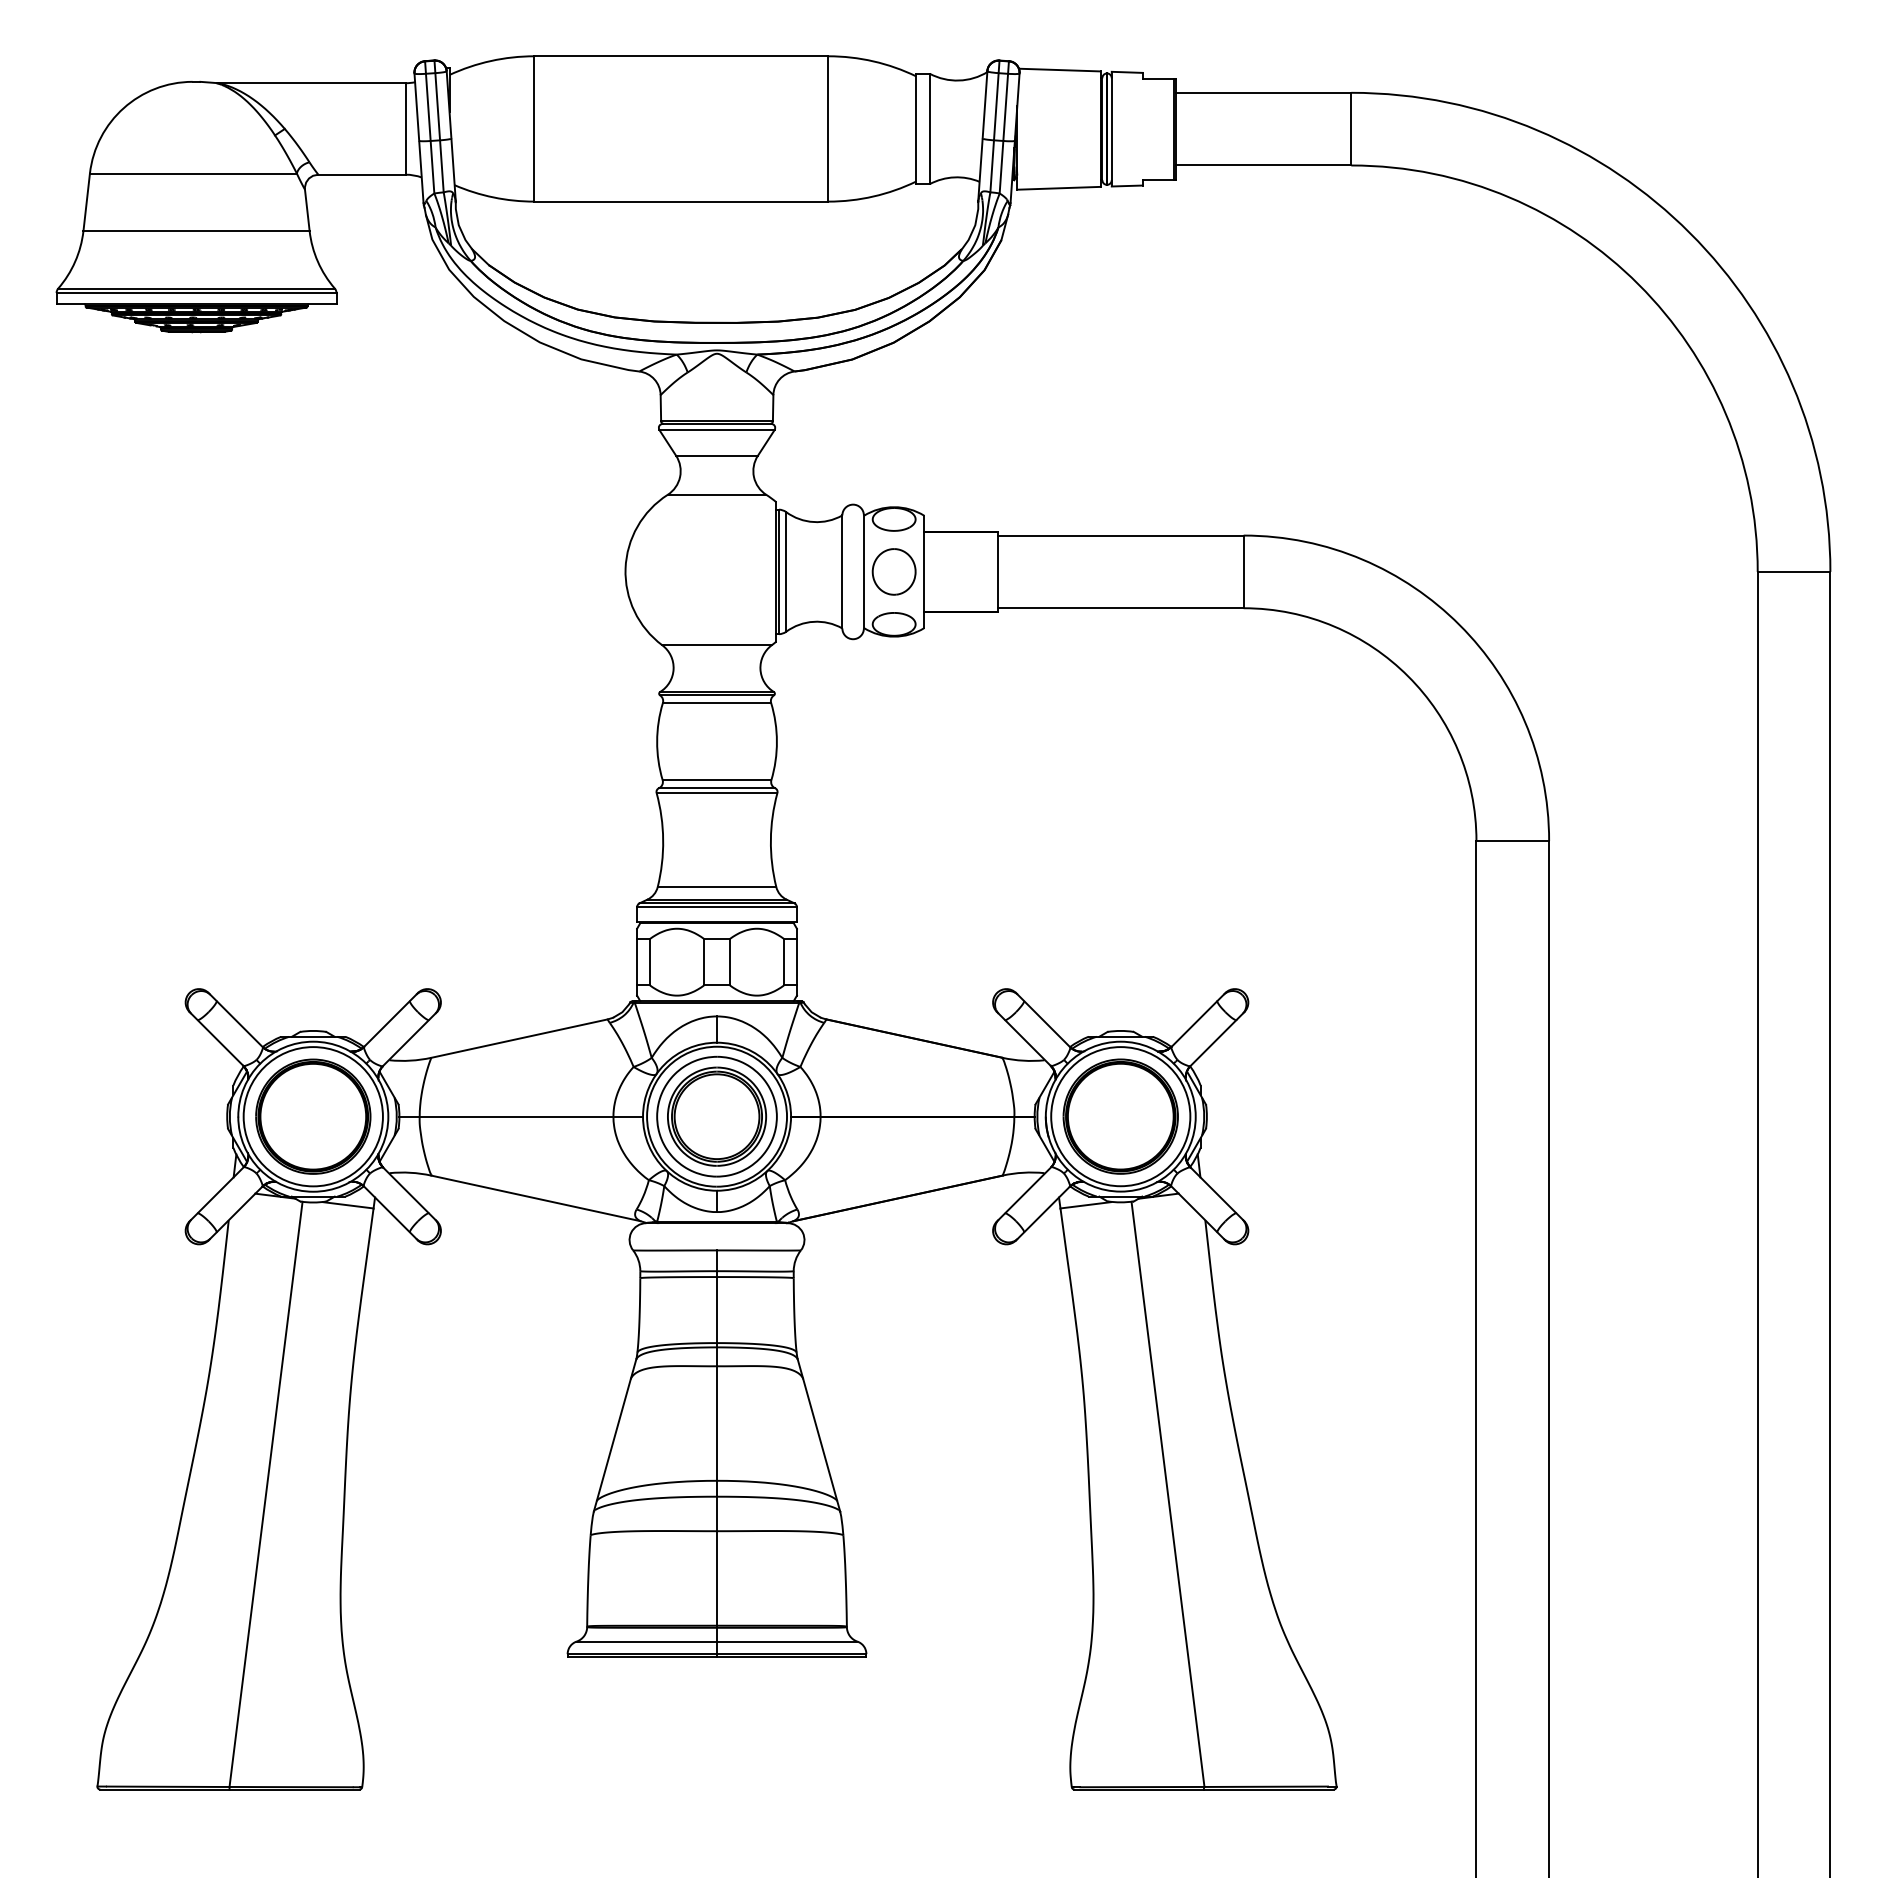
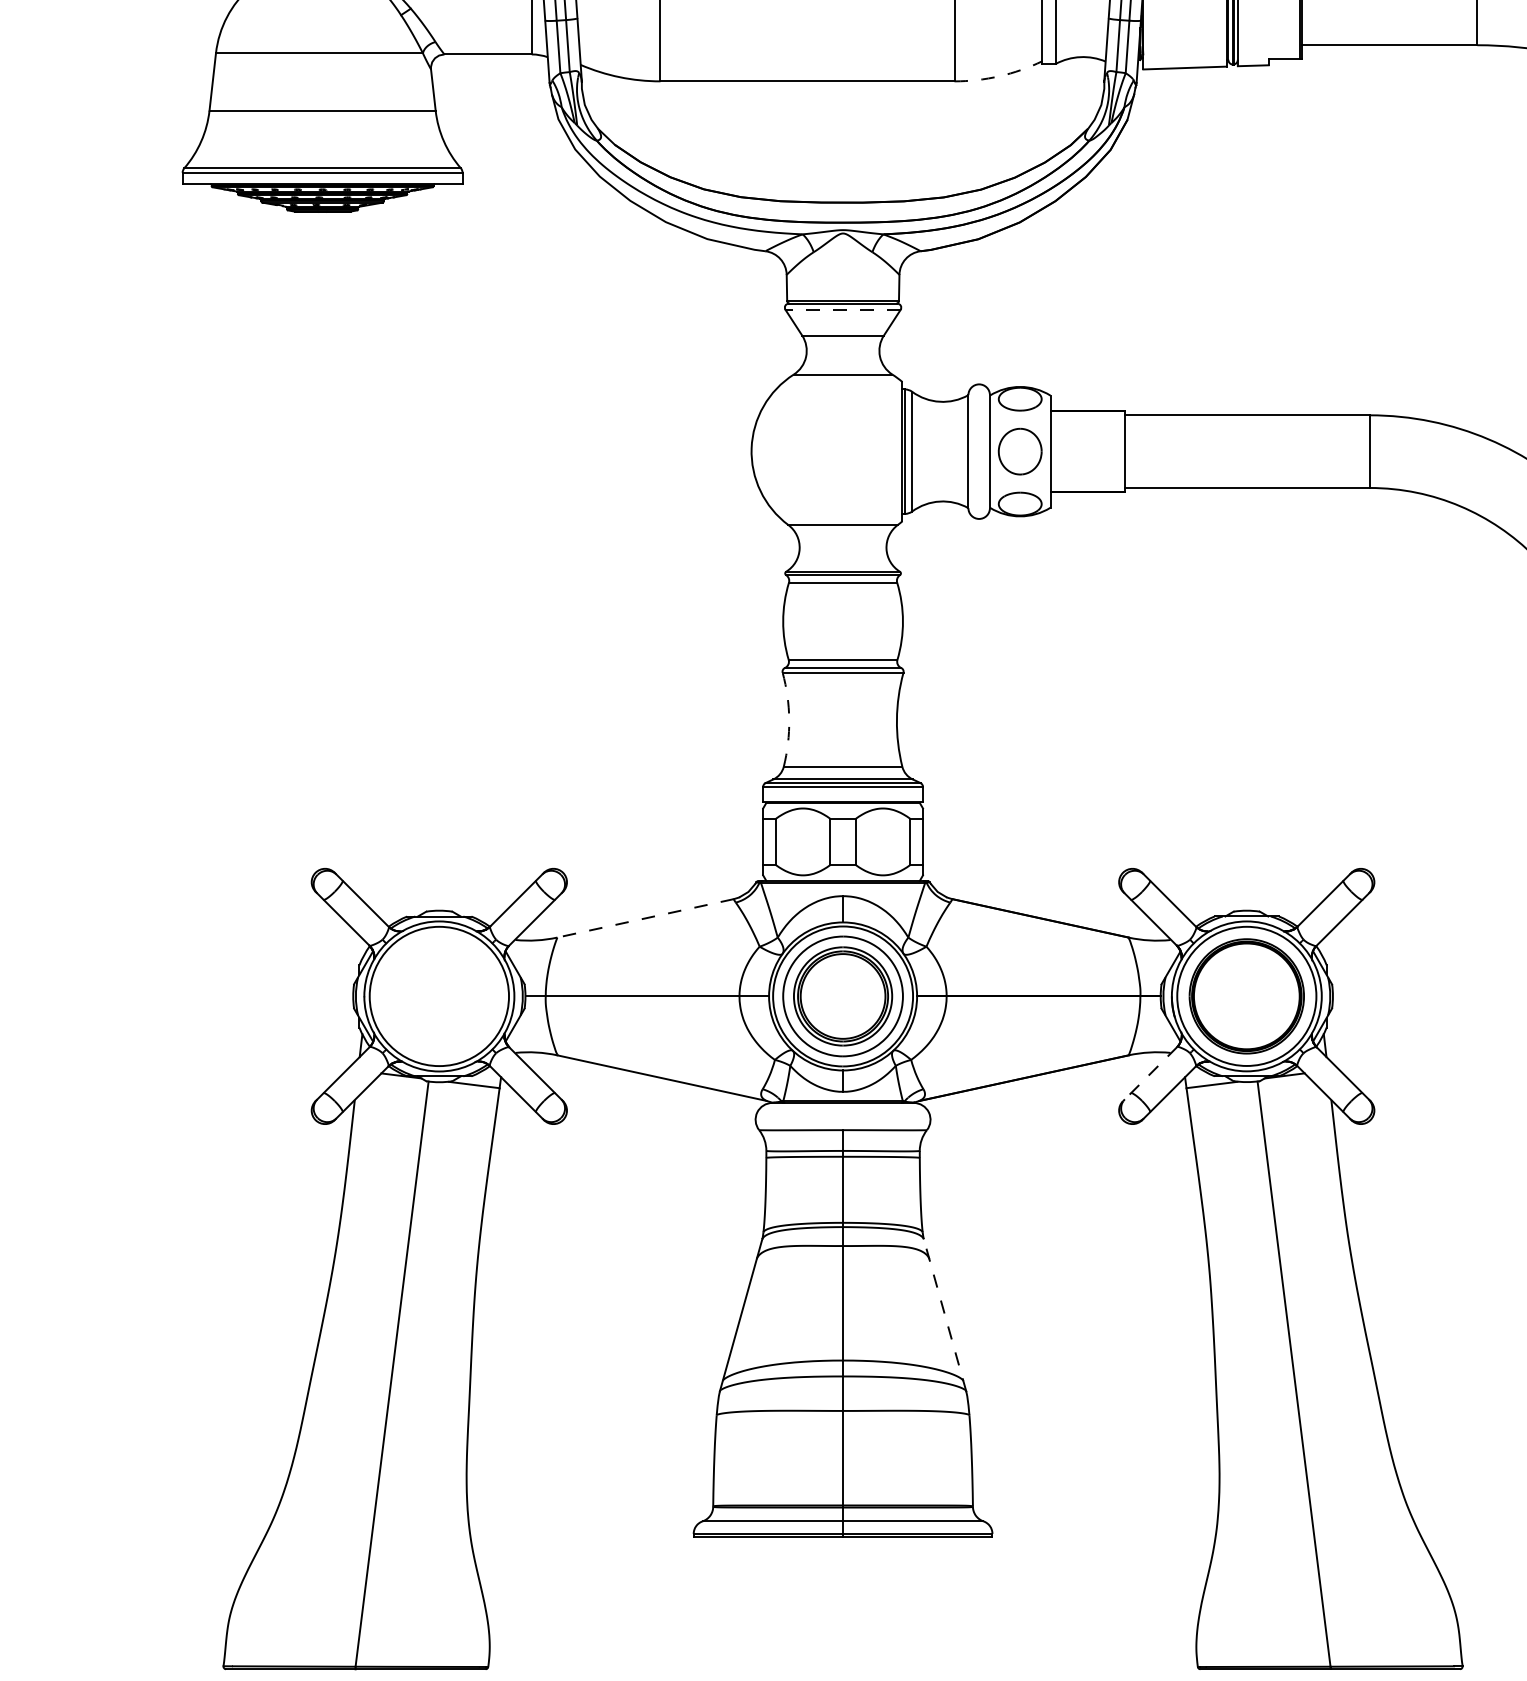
arc: (873, 196) -> (999, 76), solid -> dashed
line: (717, 430) -> (843, 310), solid -> dashed
arc: (663, 840) -> (789, 720), solid -> dashed
line: (519, 1038) -> (645, 918), solid -> dashed
part: (313, 1116) -> (439, 996), removed
line: (1023, 1194) -> (1149, 1074), solid -> dashed
line: (818, 1435) -> (944, 1315), solid -> dashed

